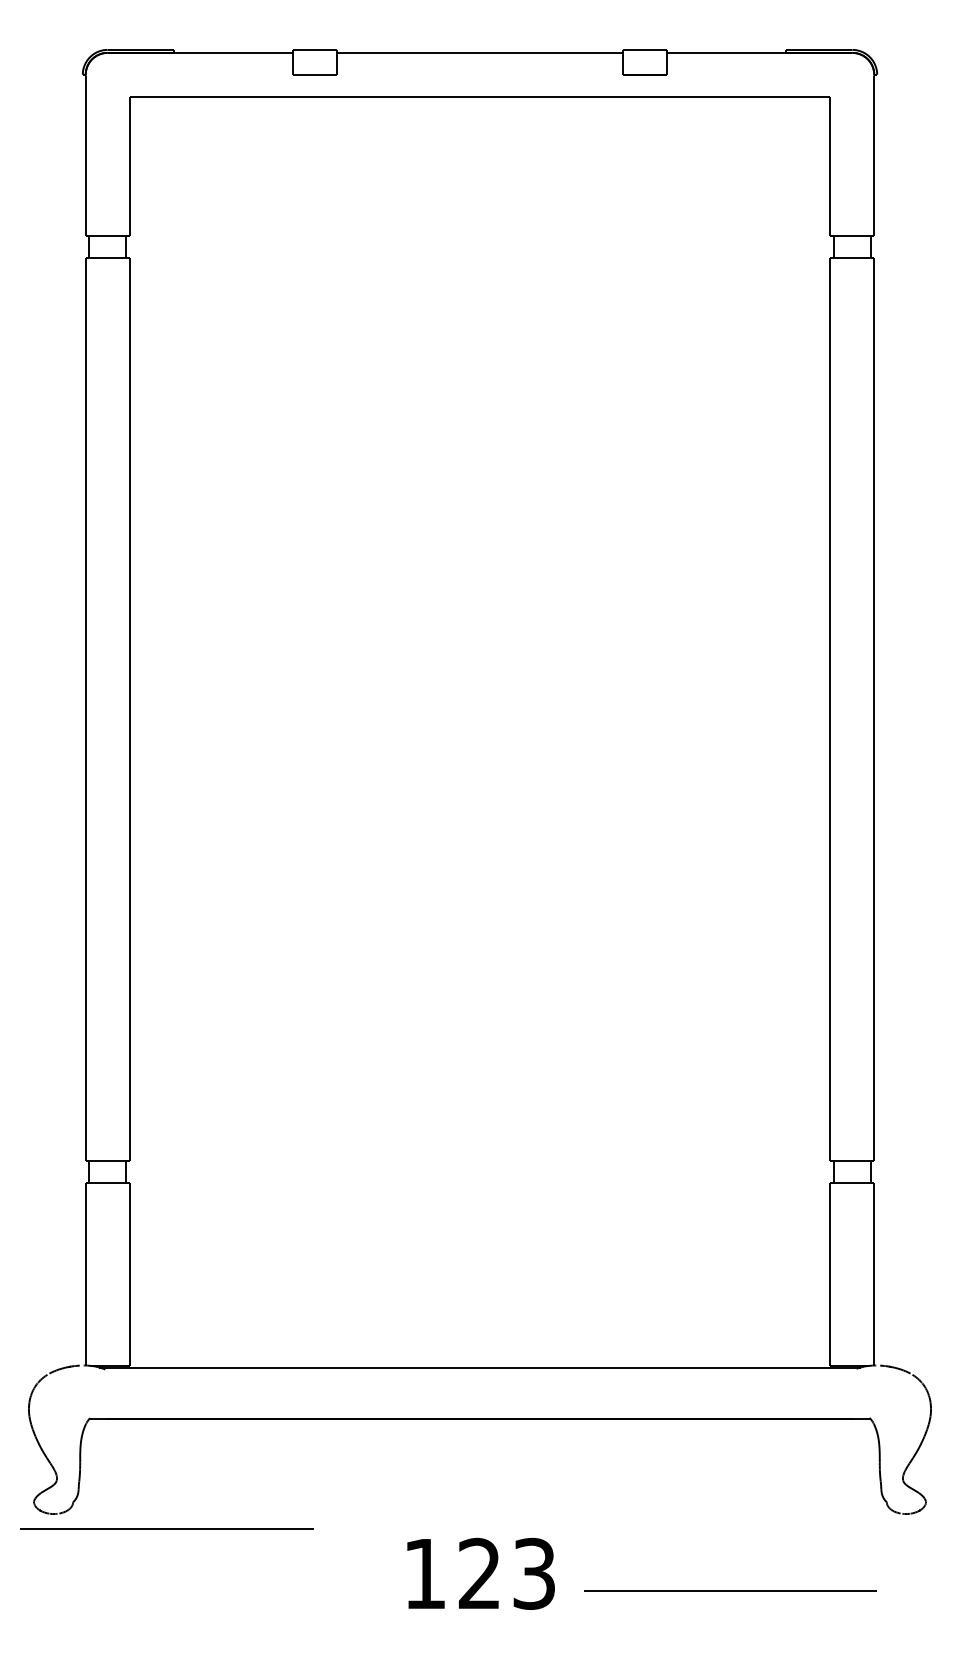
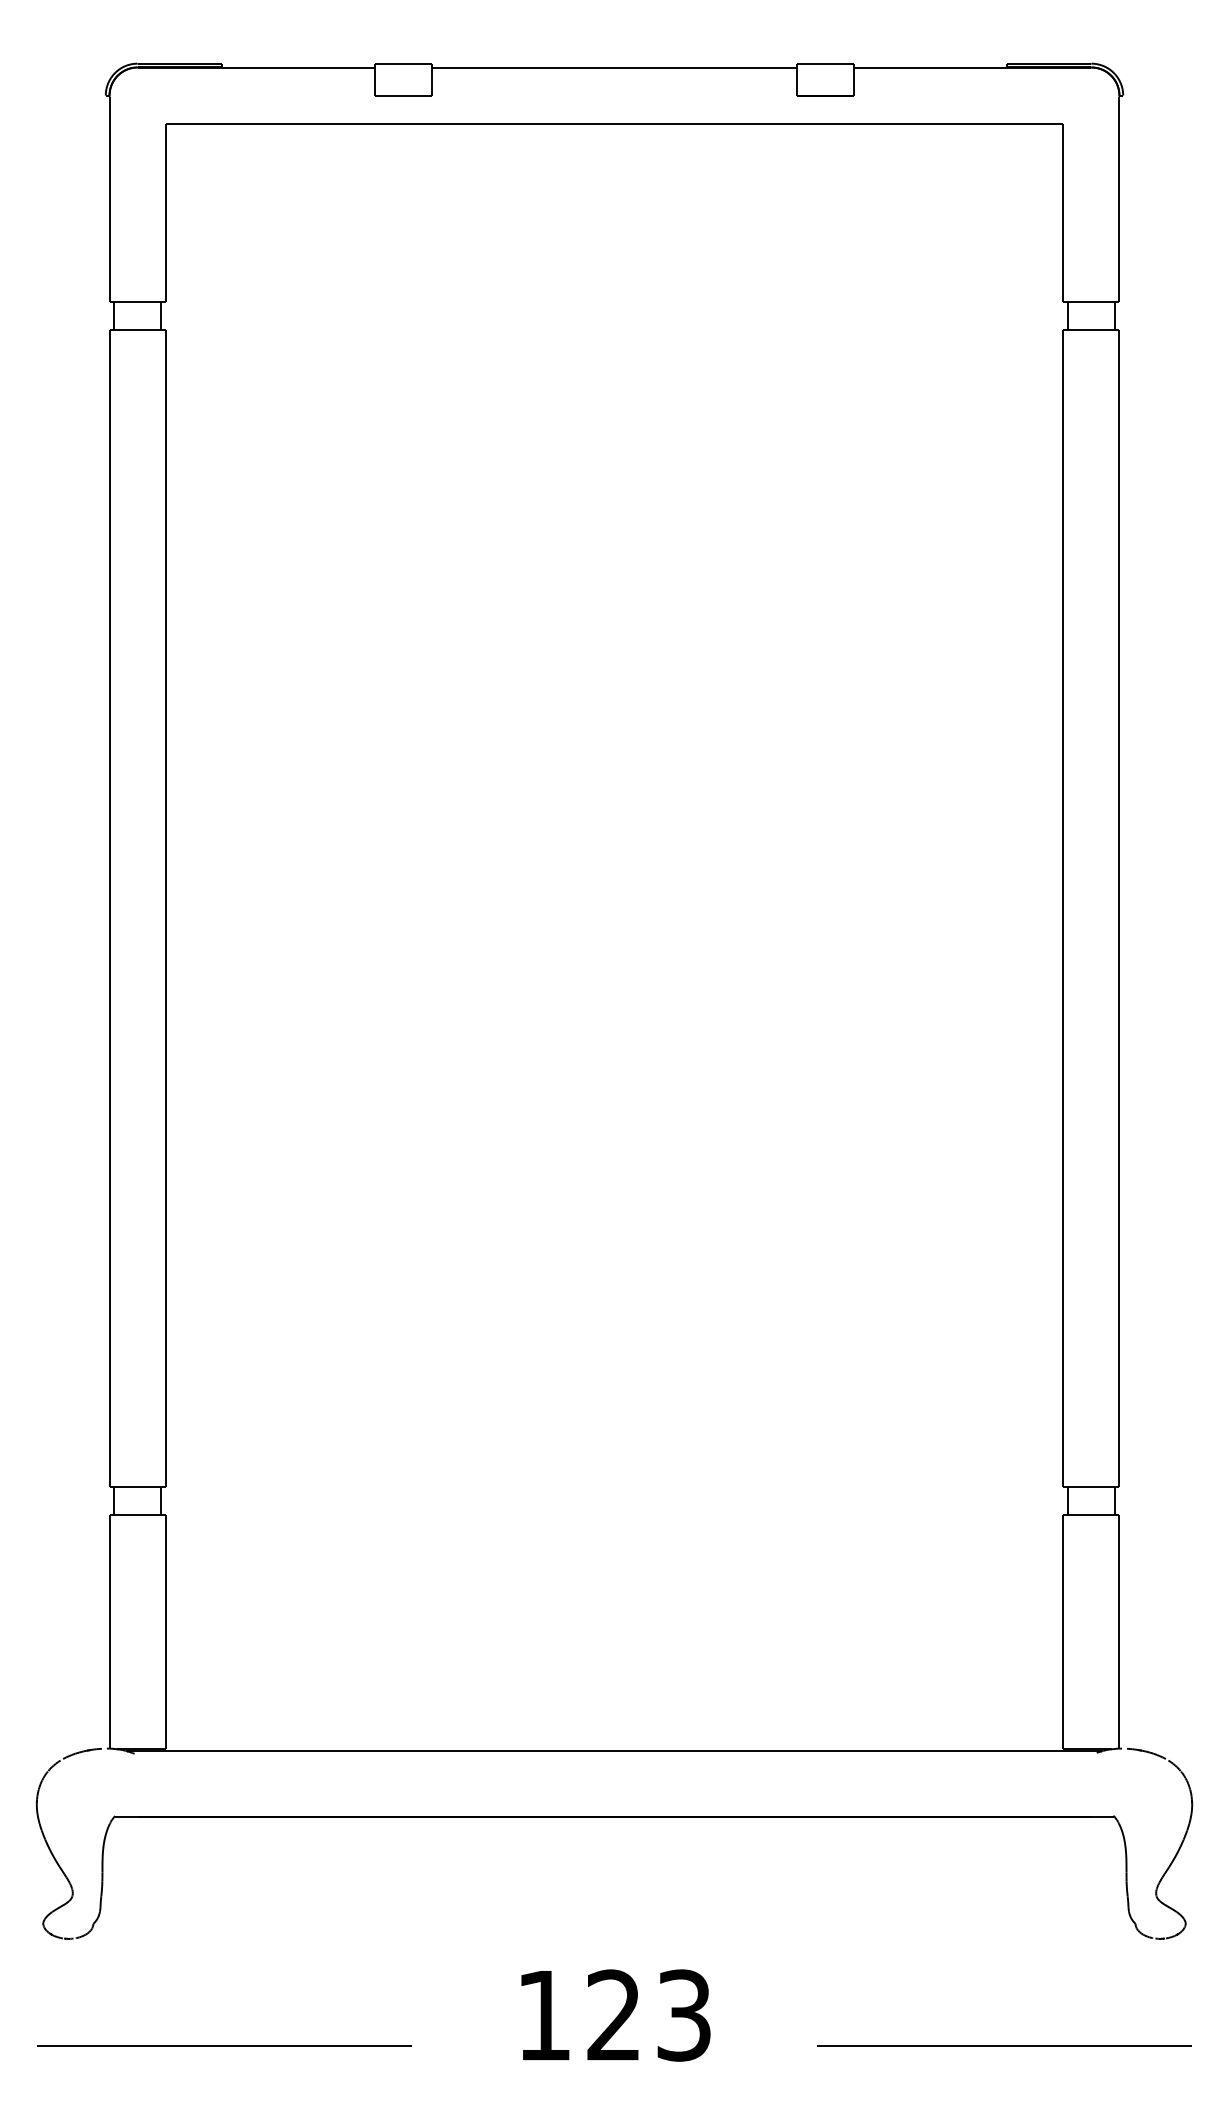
line: (166, 1528) -> (224, 2045), moved
line: (730, 1590) -> (1004, 2045), moved

